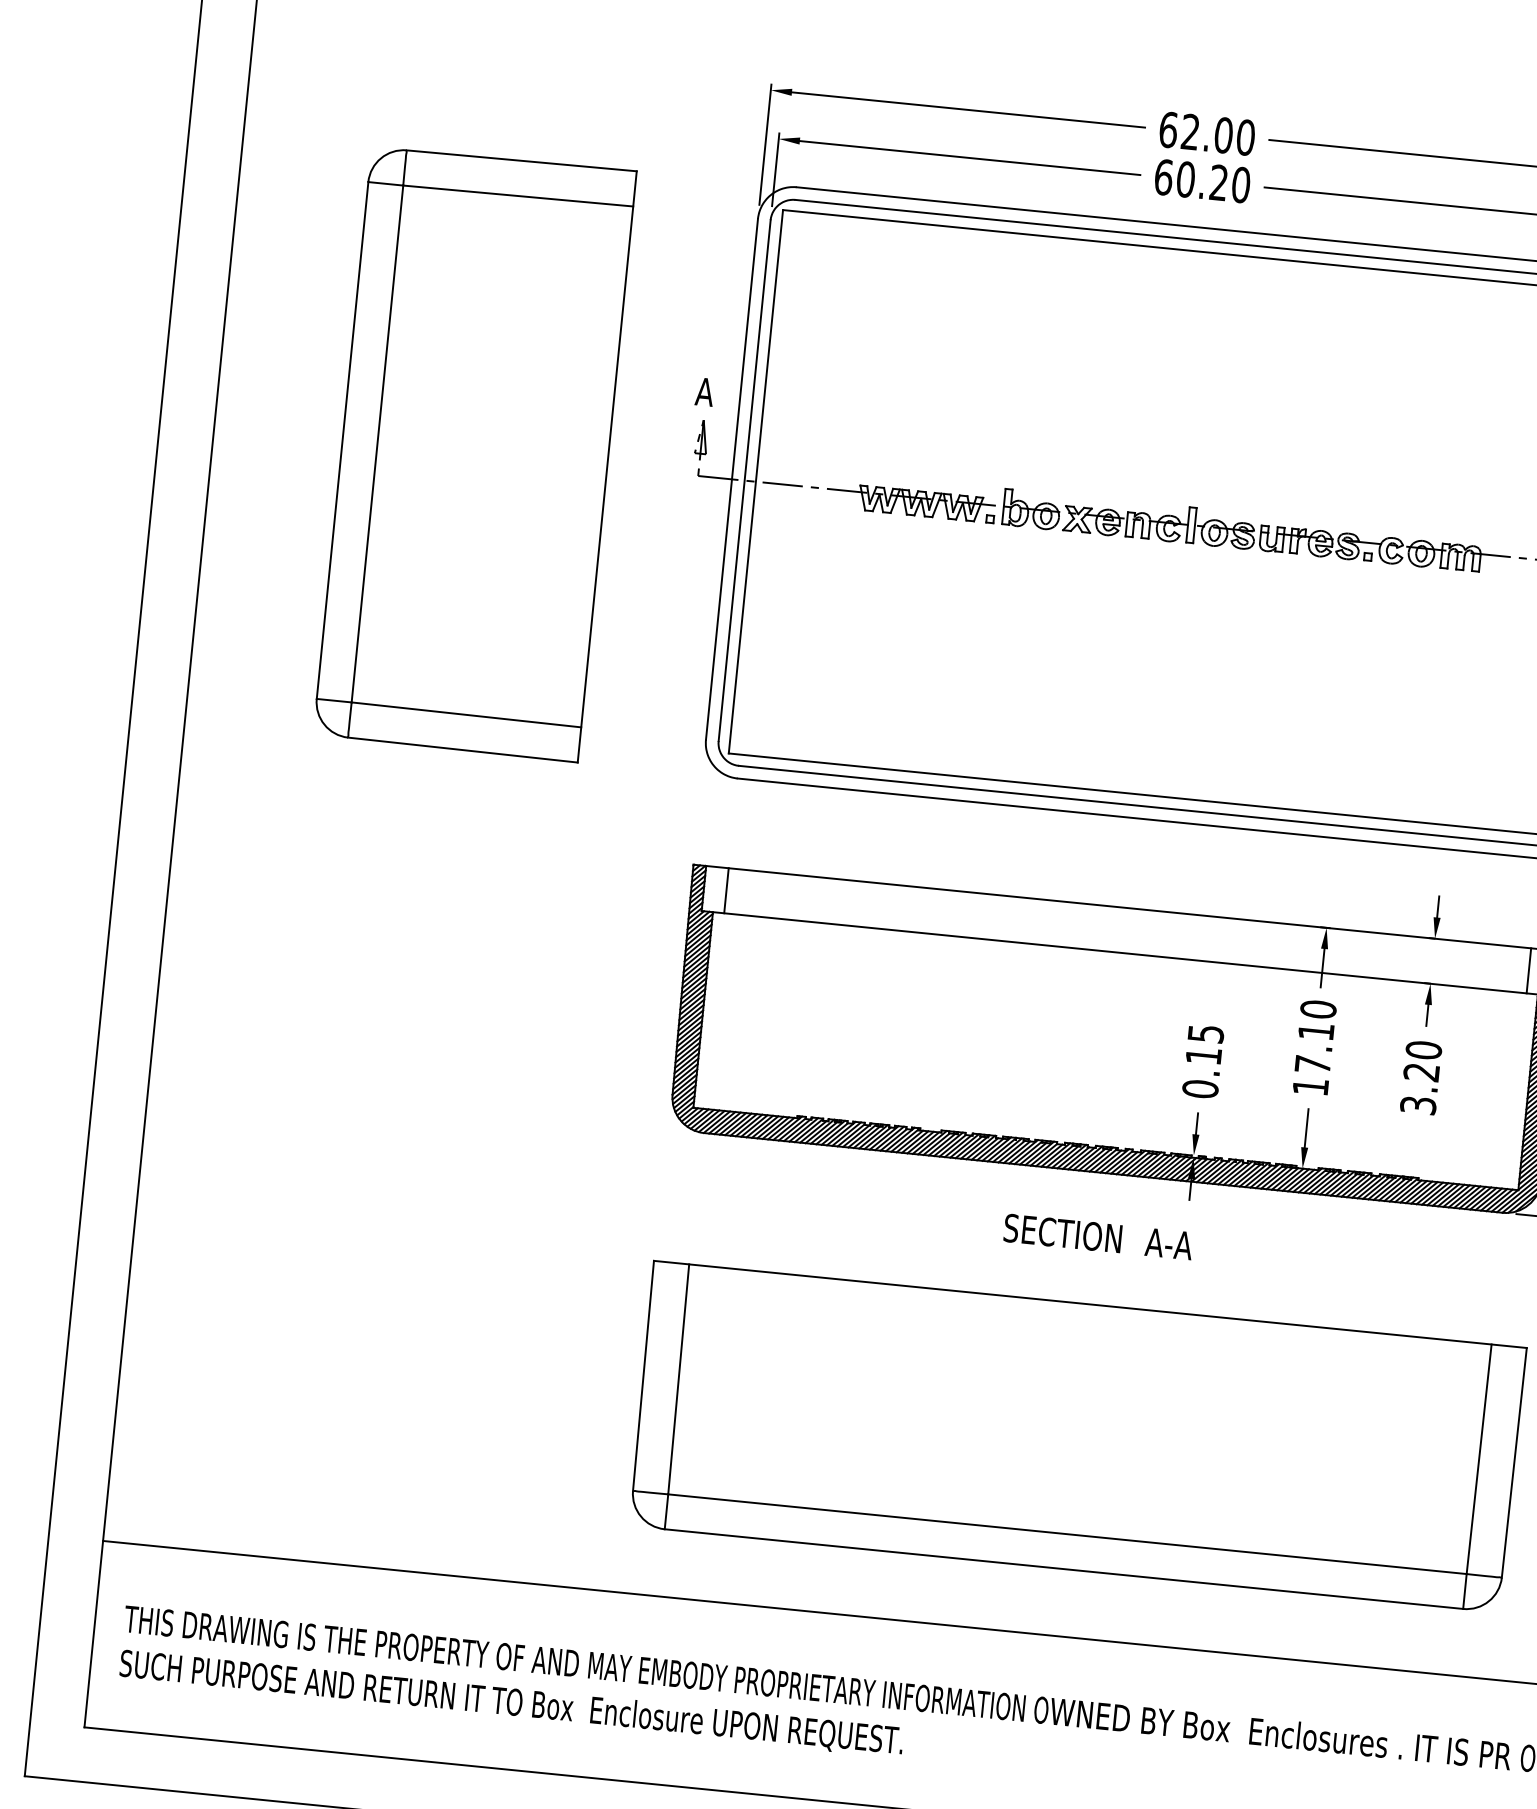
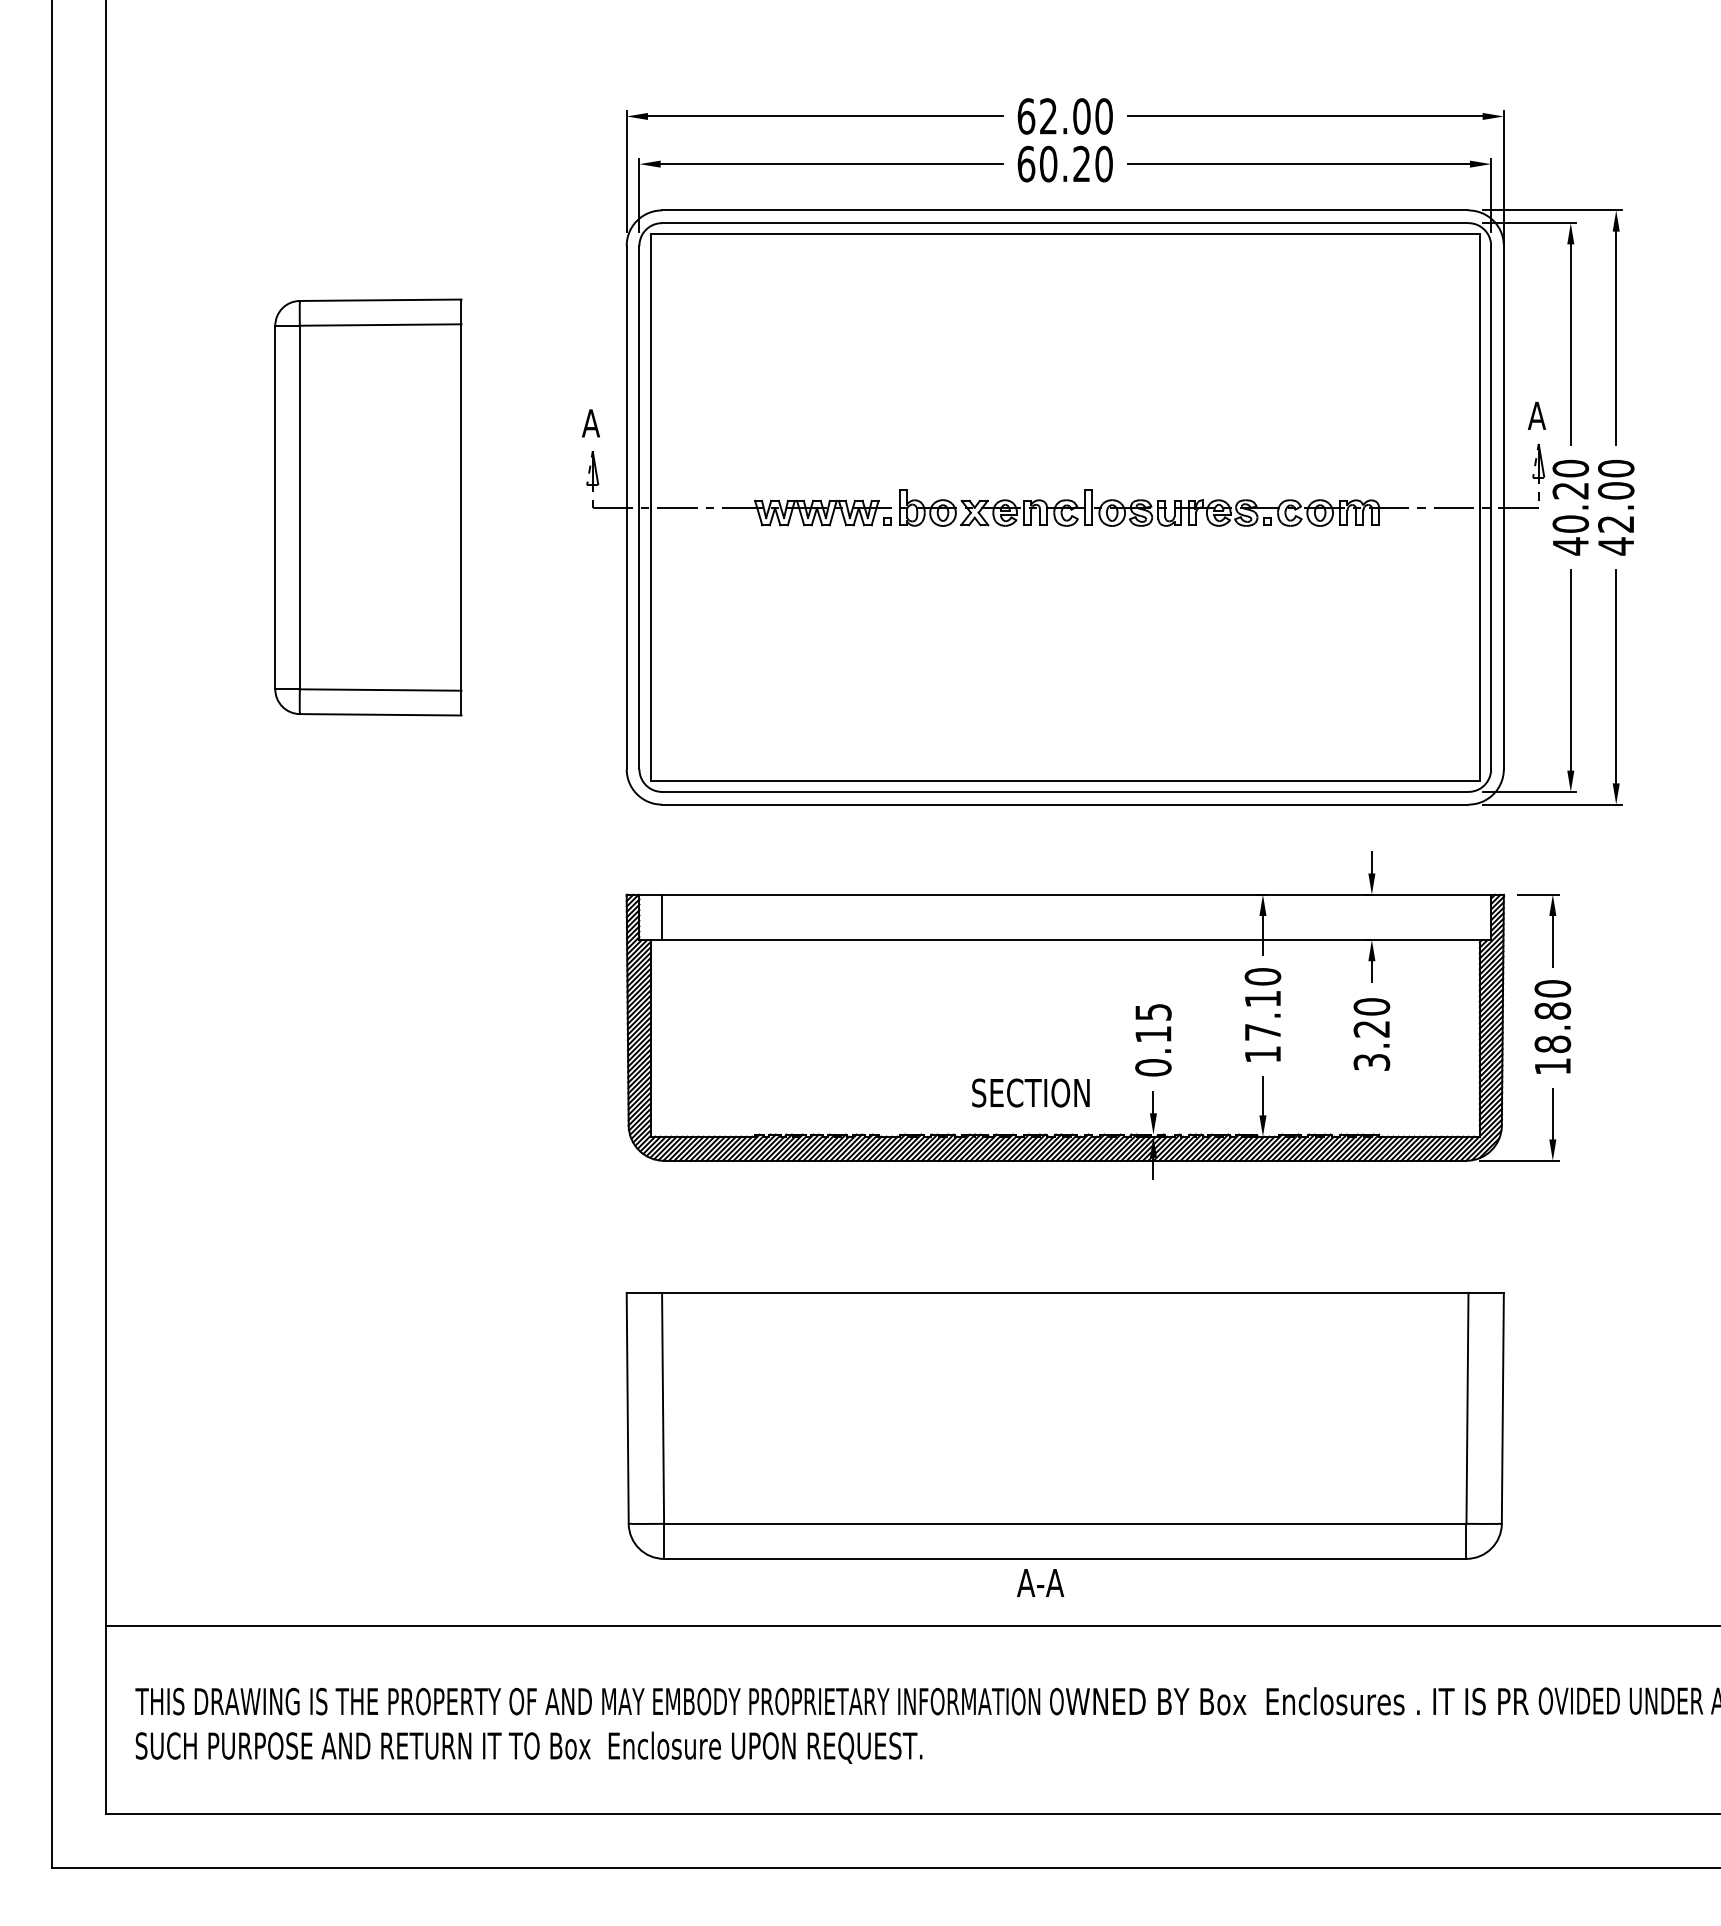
part: (475, 453) -> (368, 507), size x0.7
line: (1528, 970) -> (1468, 917), removed
text: (1062, 1232) -> (1030, 1092), moved
text: (1169, 1243) -> (1040, 1582), moved

